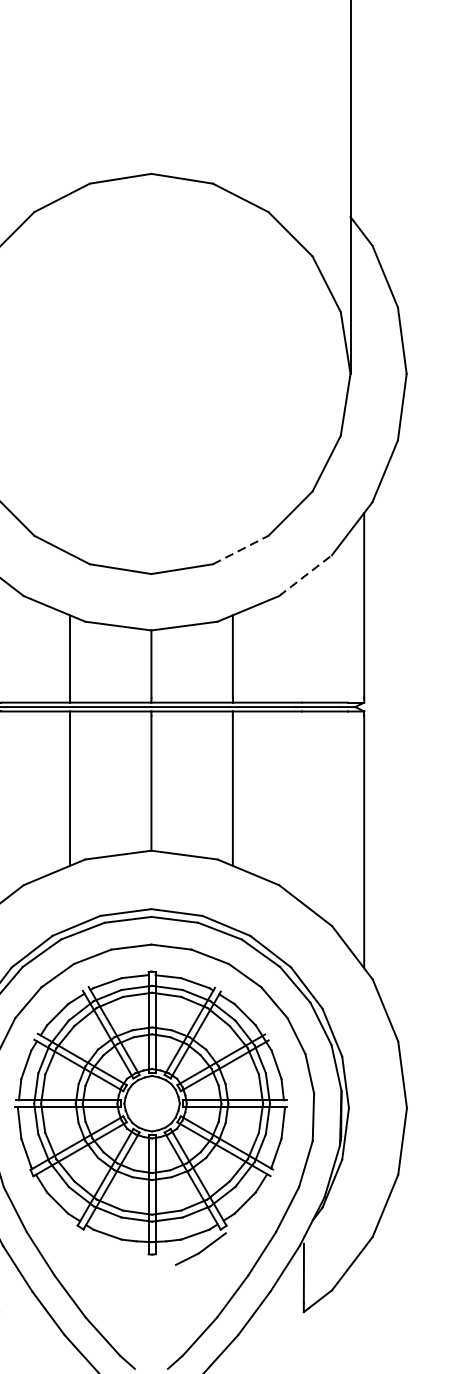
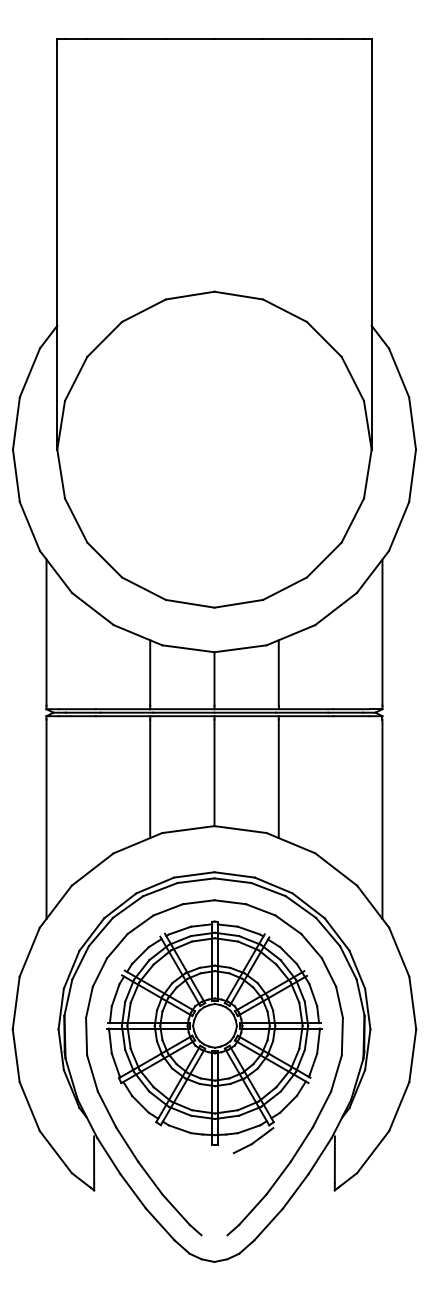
line: (240, 549) -> (284, 588), dashed -> solid
line: (305, 575) -> (336, 608), dashed -> solid

